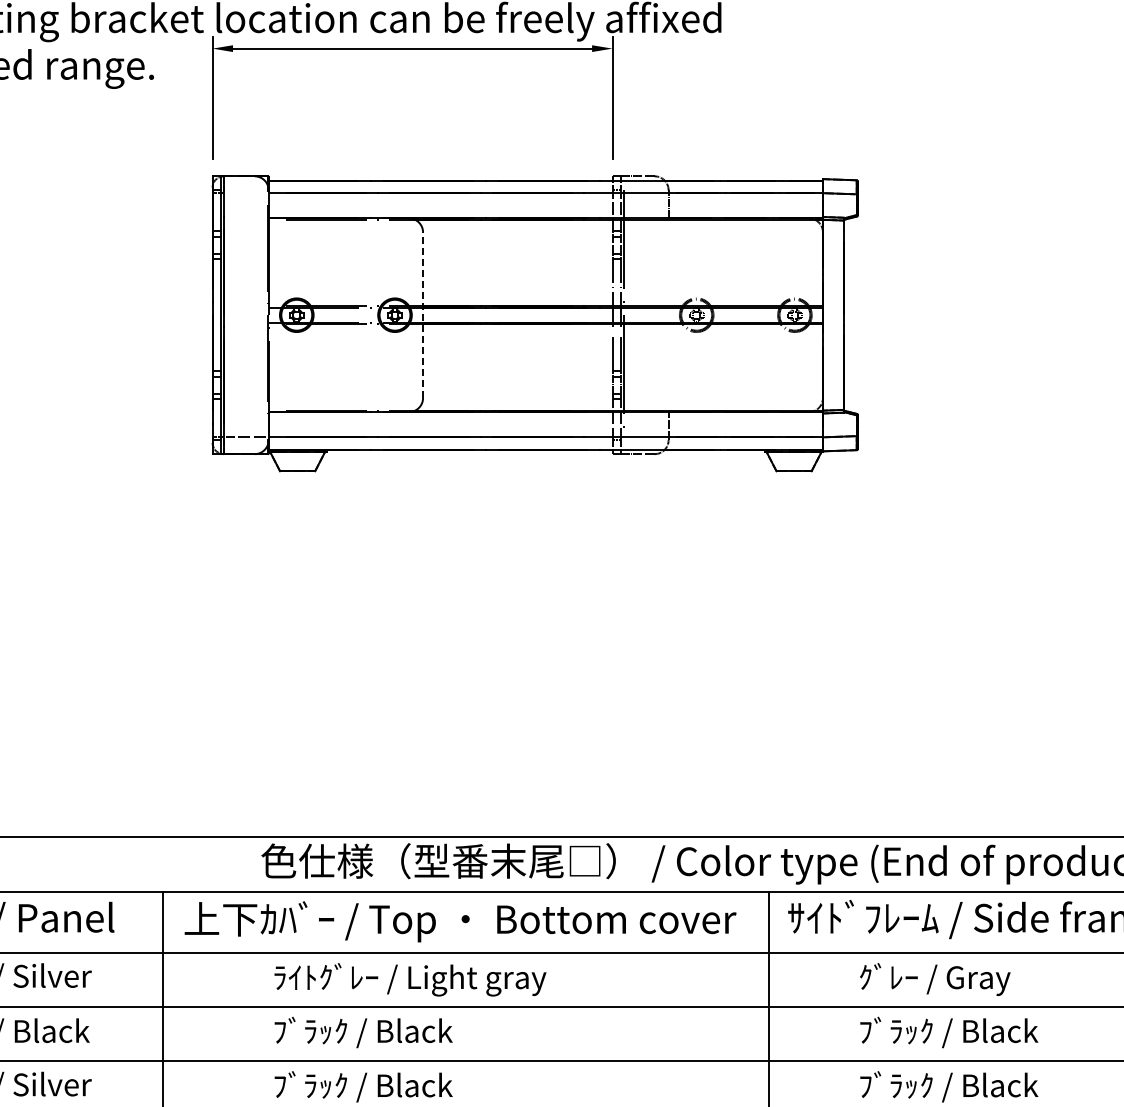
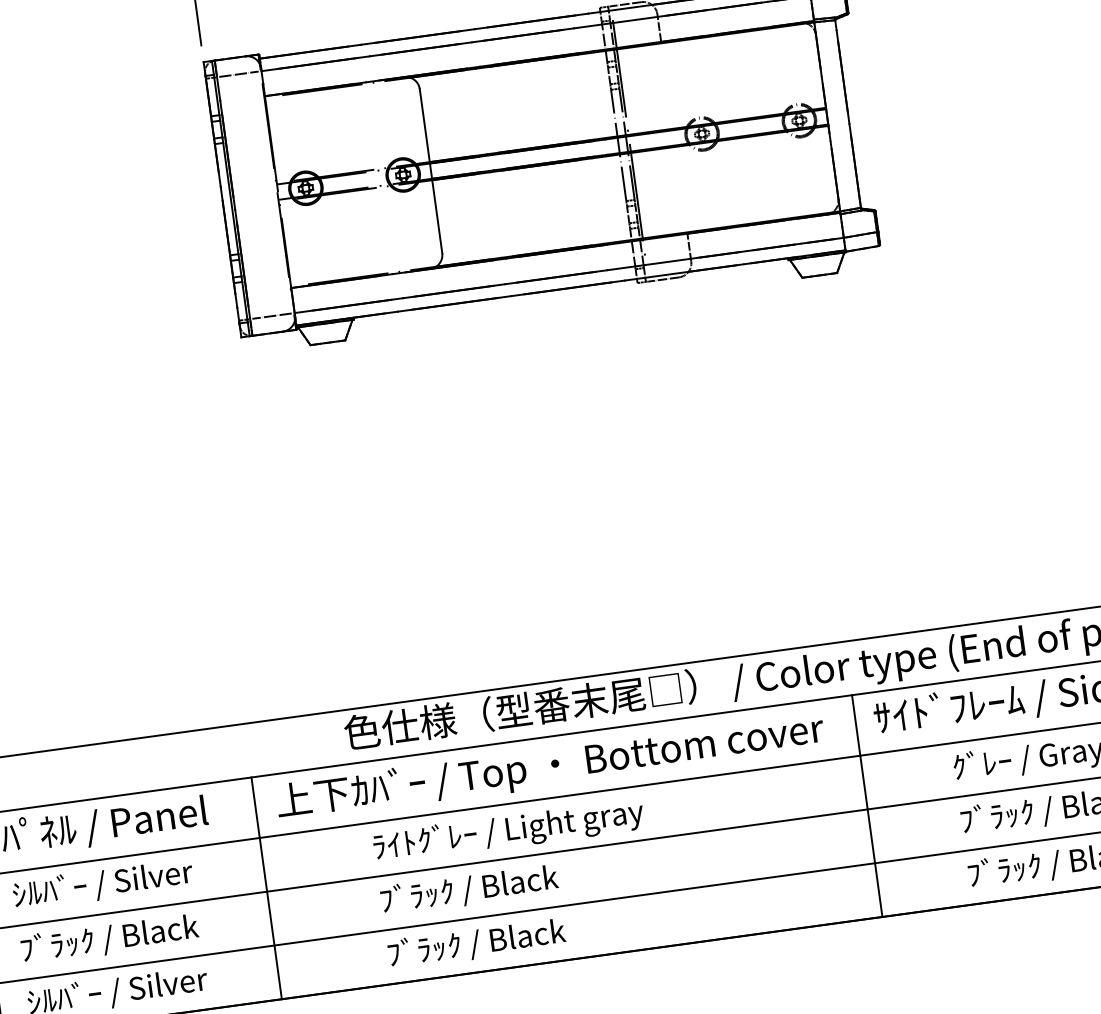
line: (245, 193) -> (238, 74), added
line: (423, 315) -> (431, 171), dashed -> solid

